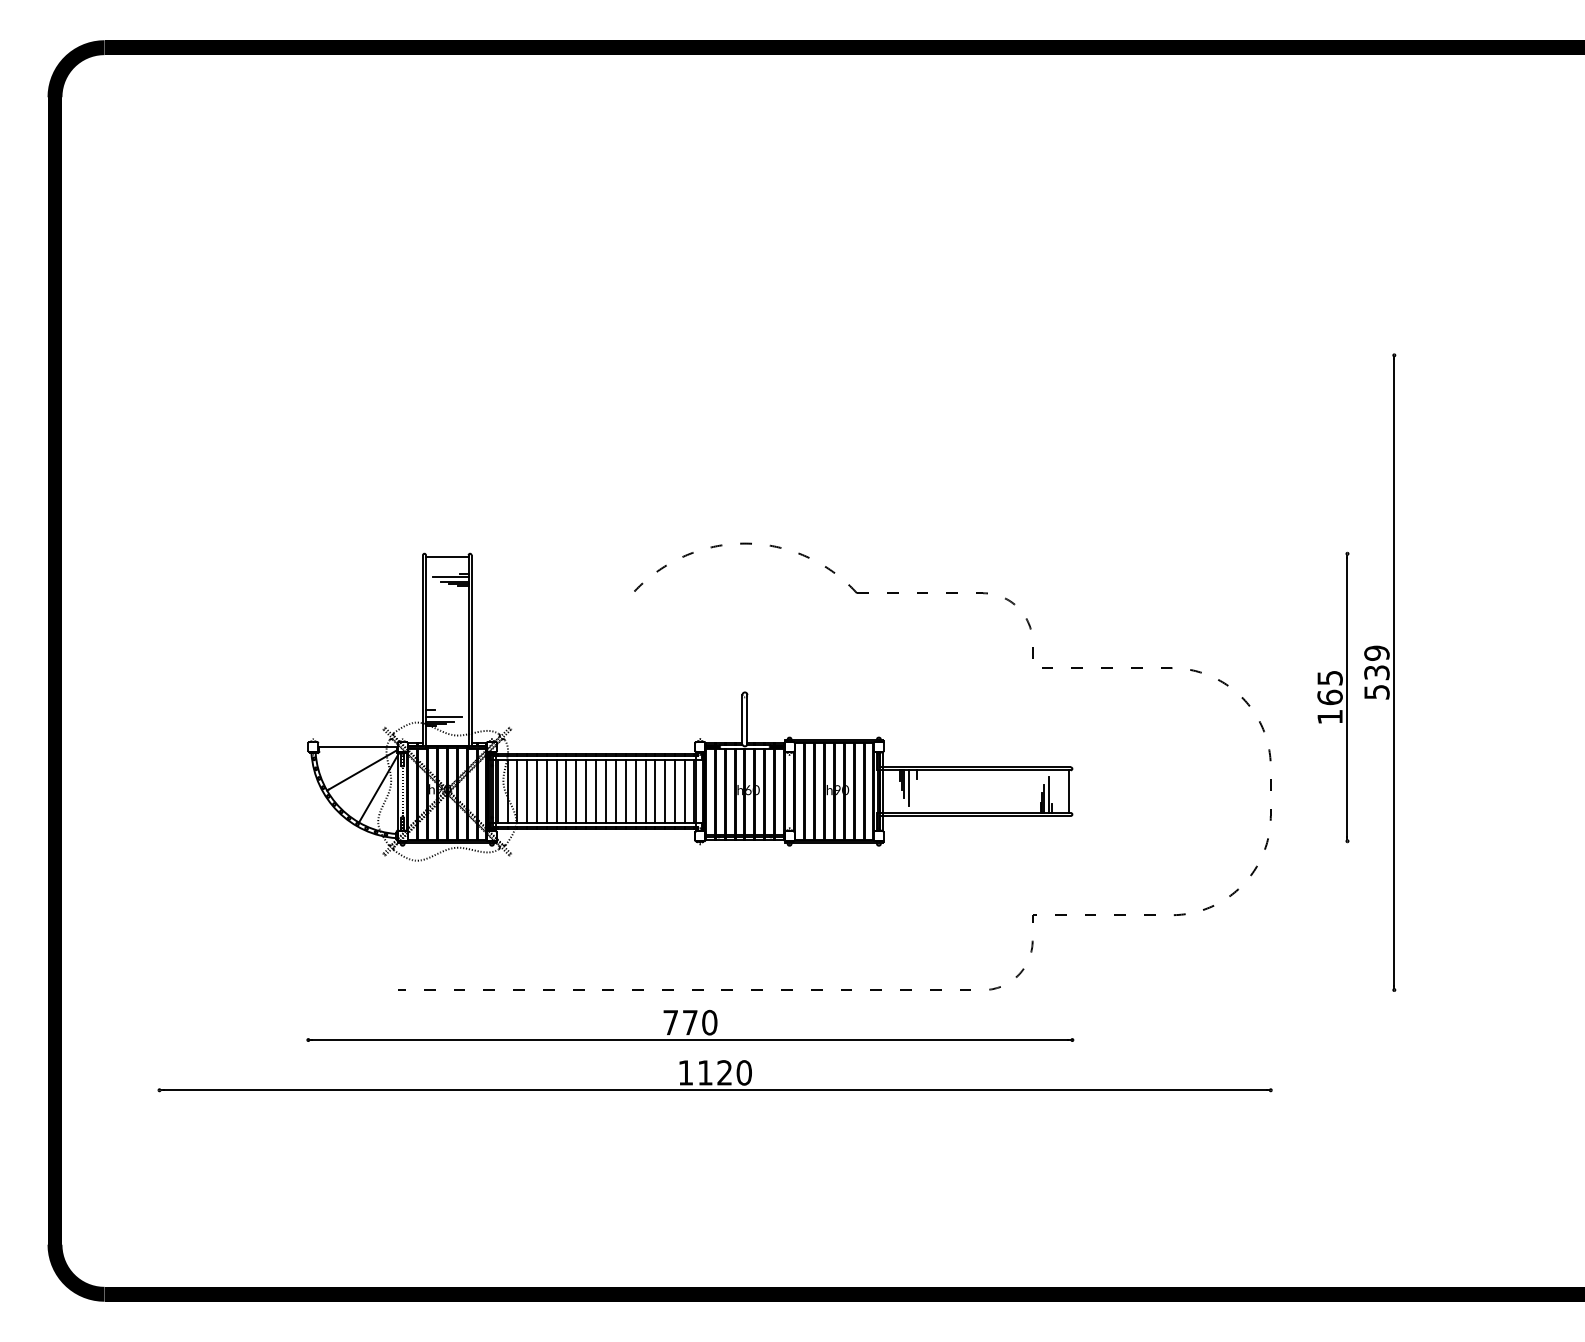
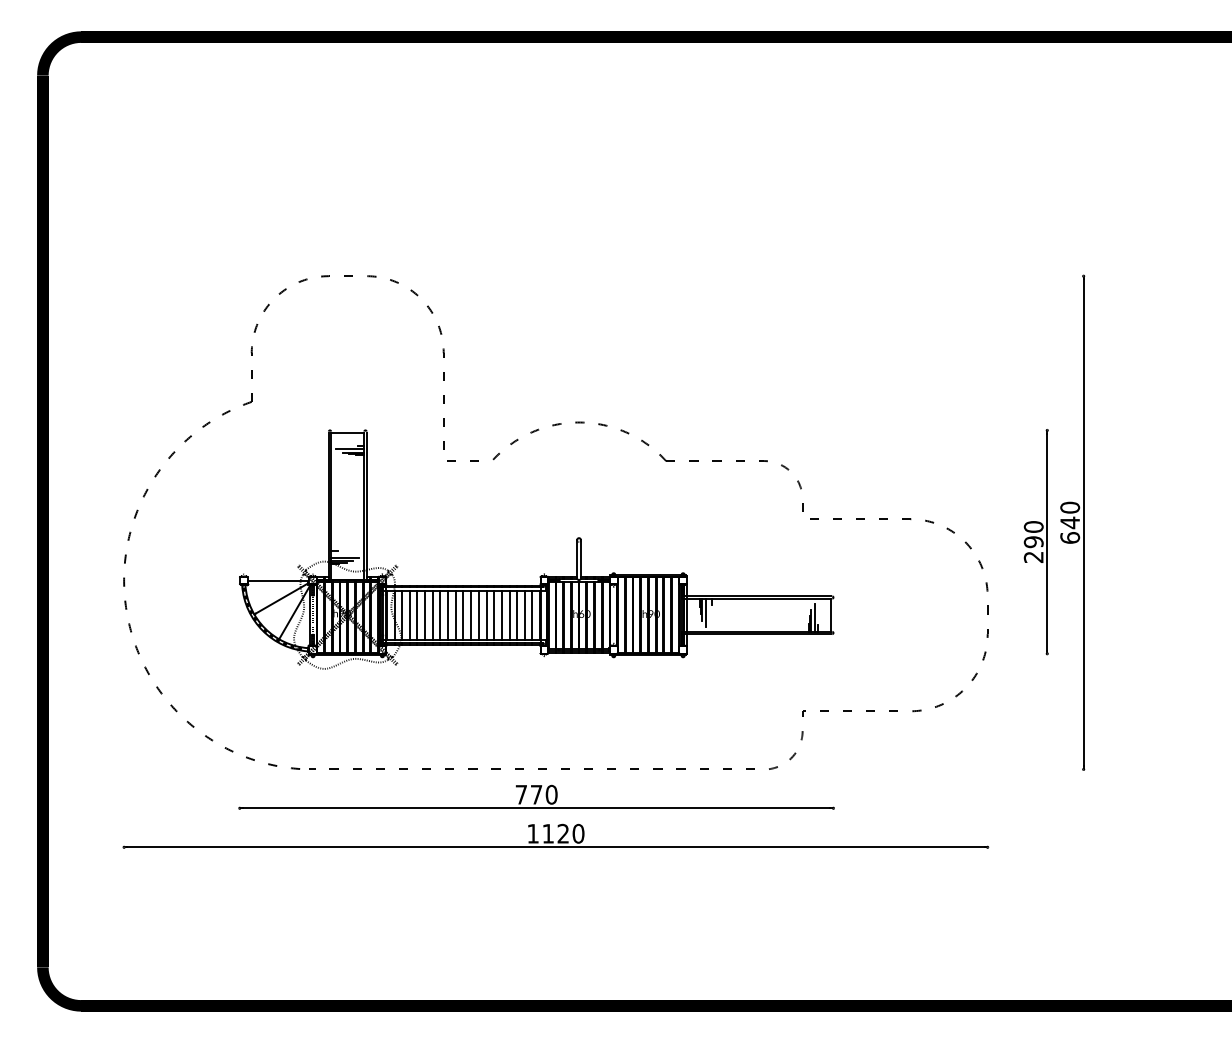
part: (323, 518) -> (251, 402), added
text: (1376, 672) -> (1069, 522), 539 -> 640
text: (1329, 697) -> (1033, 542), 165 -> 290

